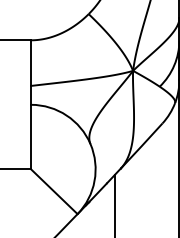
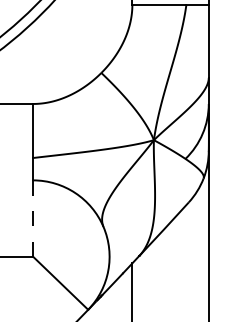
line: (31, 137) -> (33, 218), solid -> dashed

